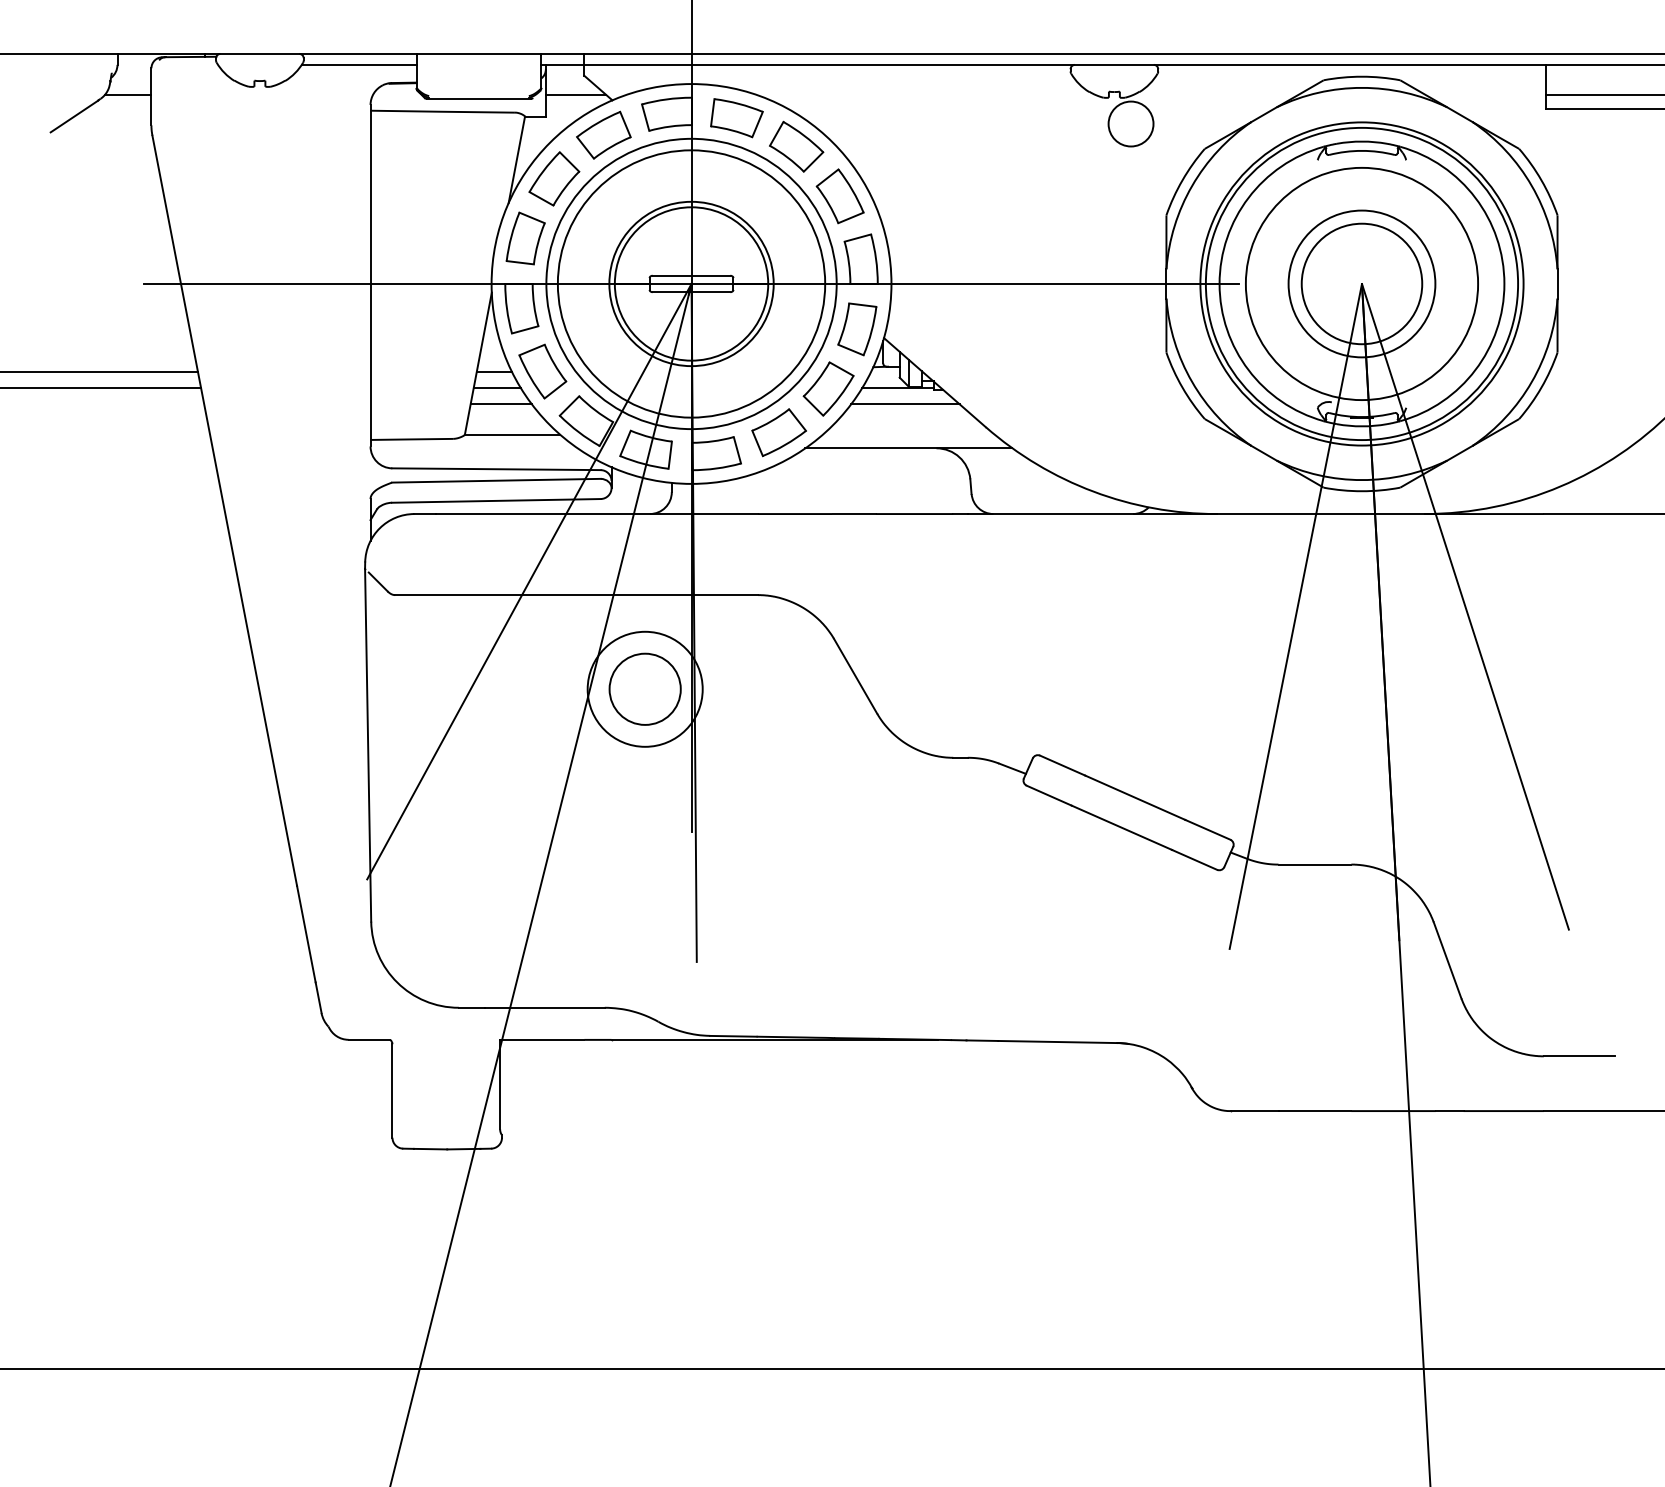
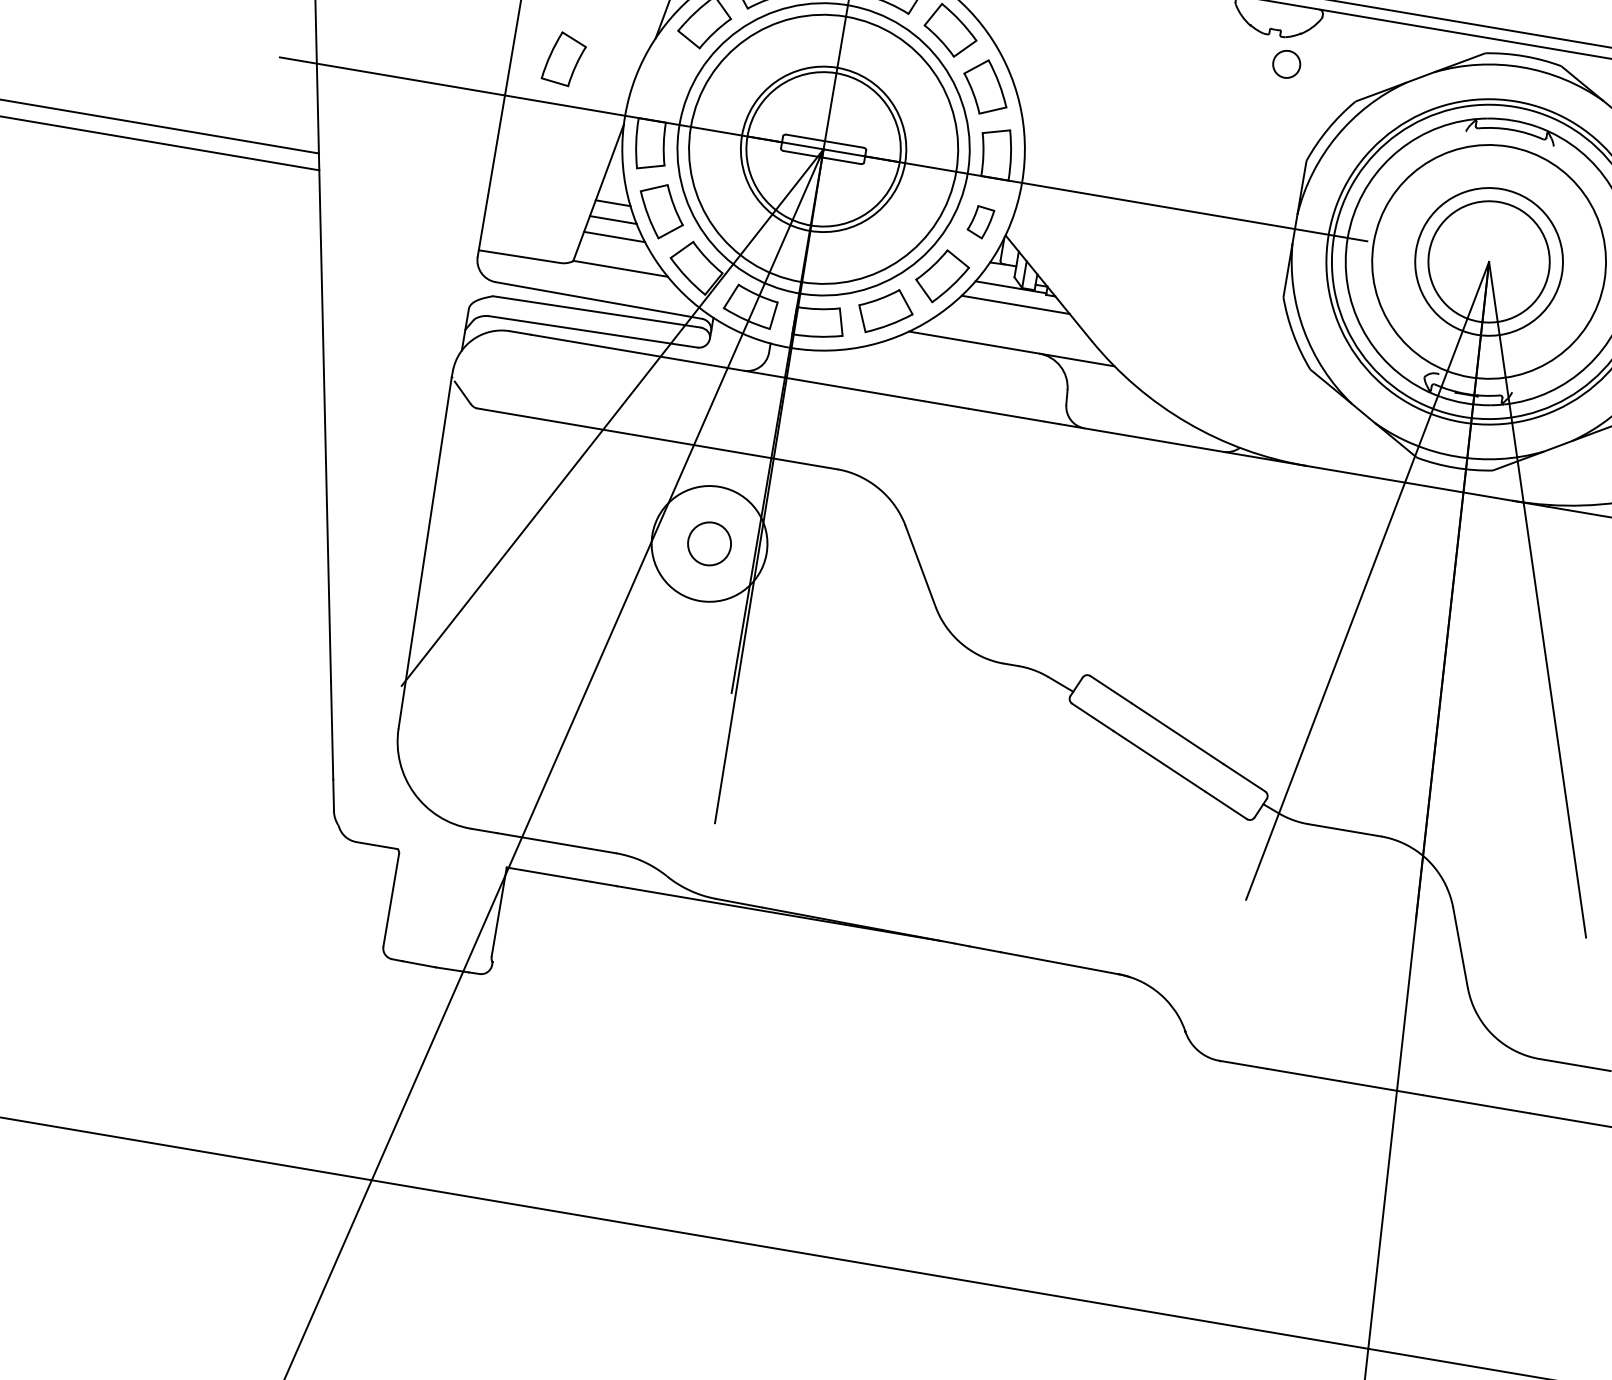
circle: (1130, 123) -> (1286, 63), size x0.6
part: (525, 238) -> (564, 59), moved
part: (857, 329) -> (980, 222), size x0.6
circle: (644, 688) -> (709, 542), size x0.6

